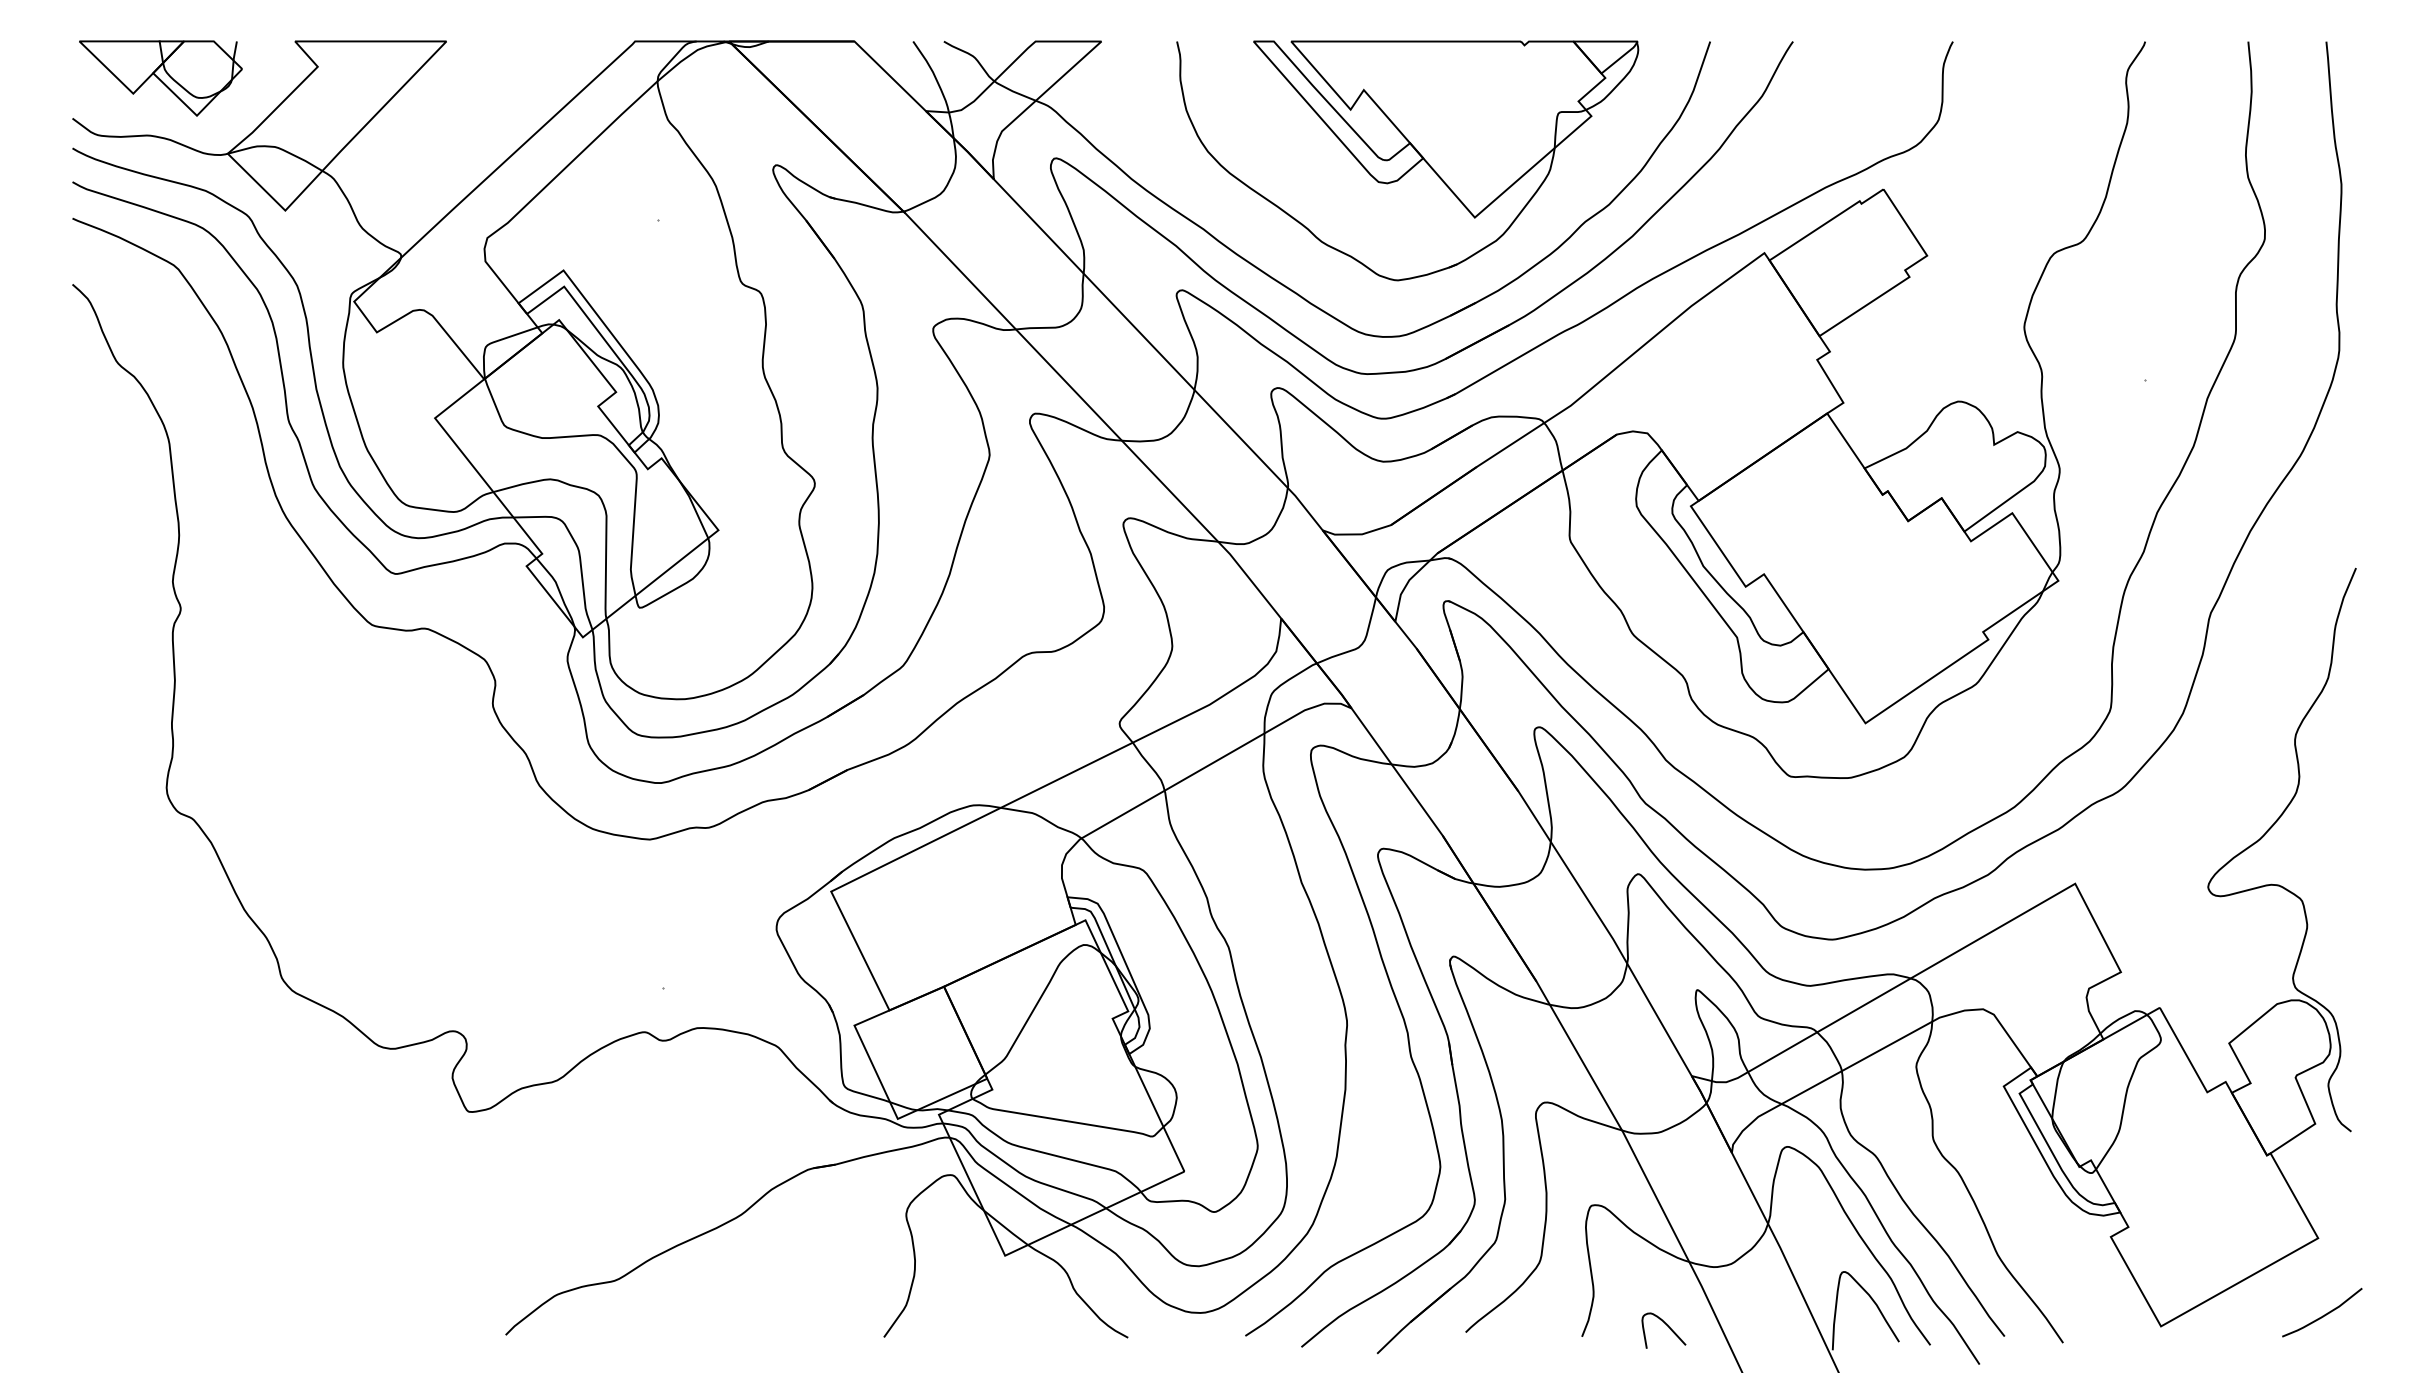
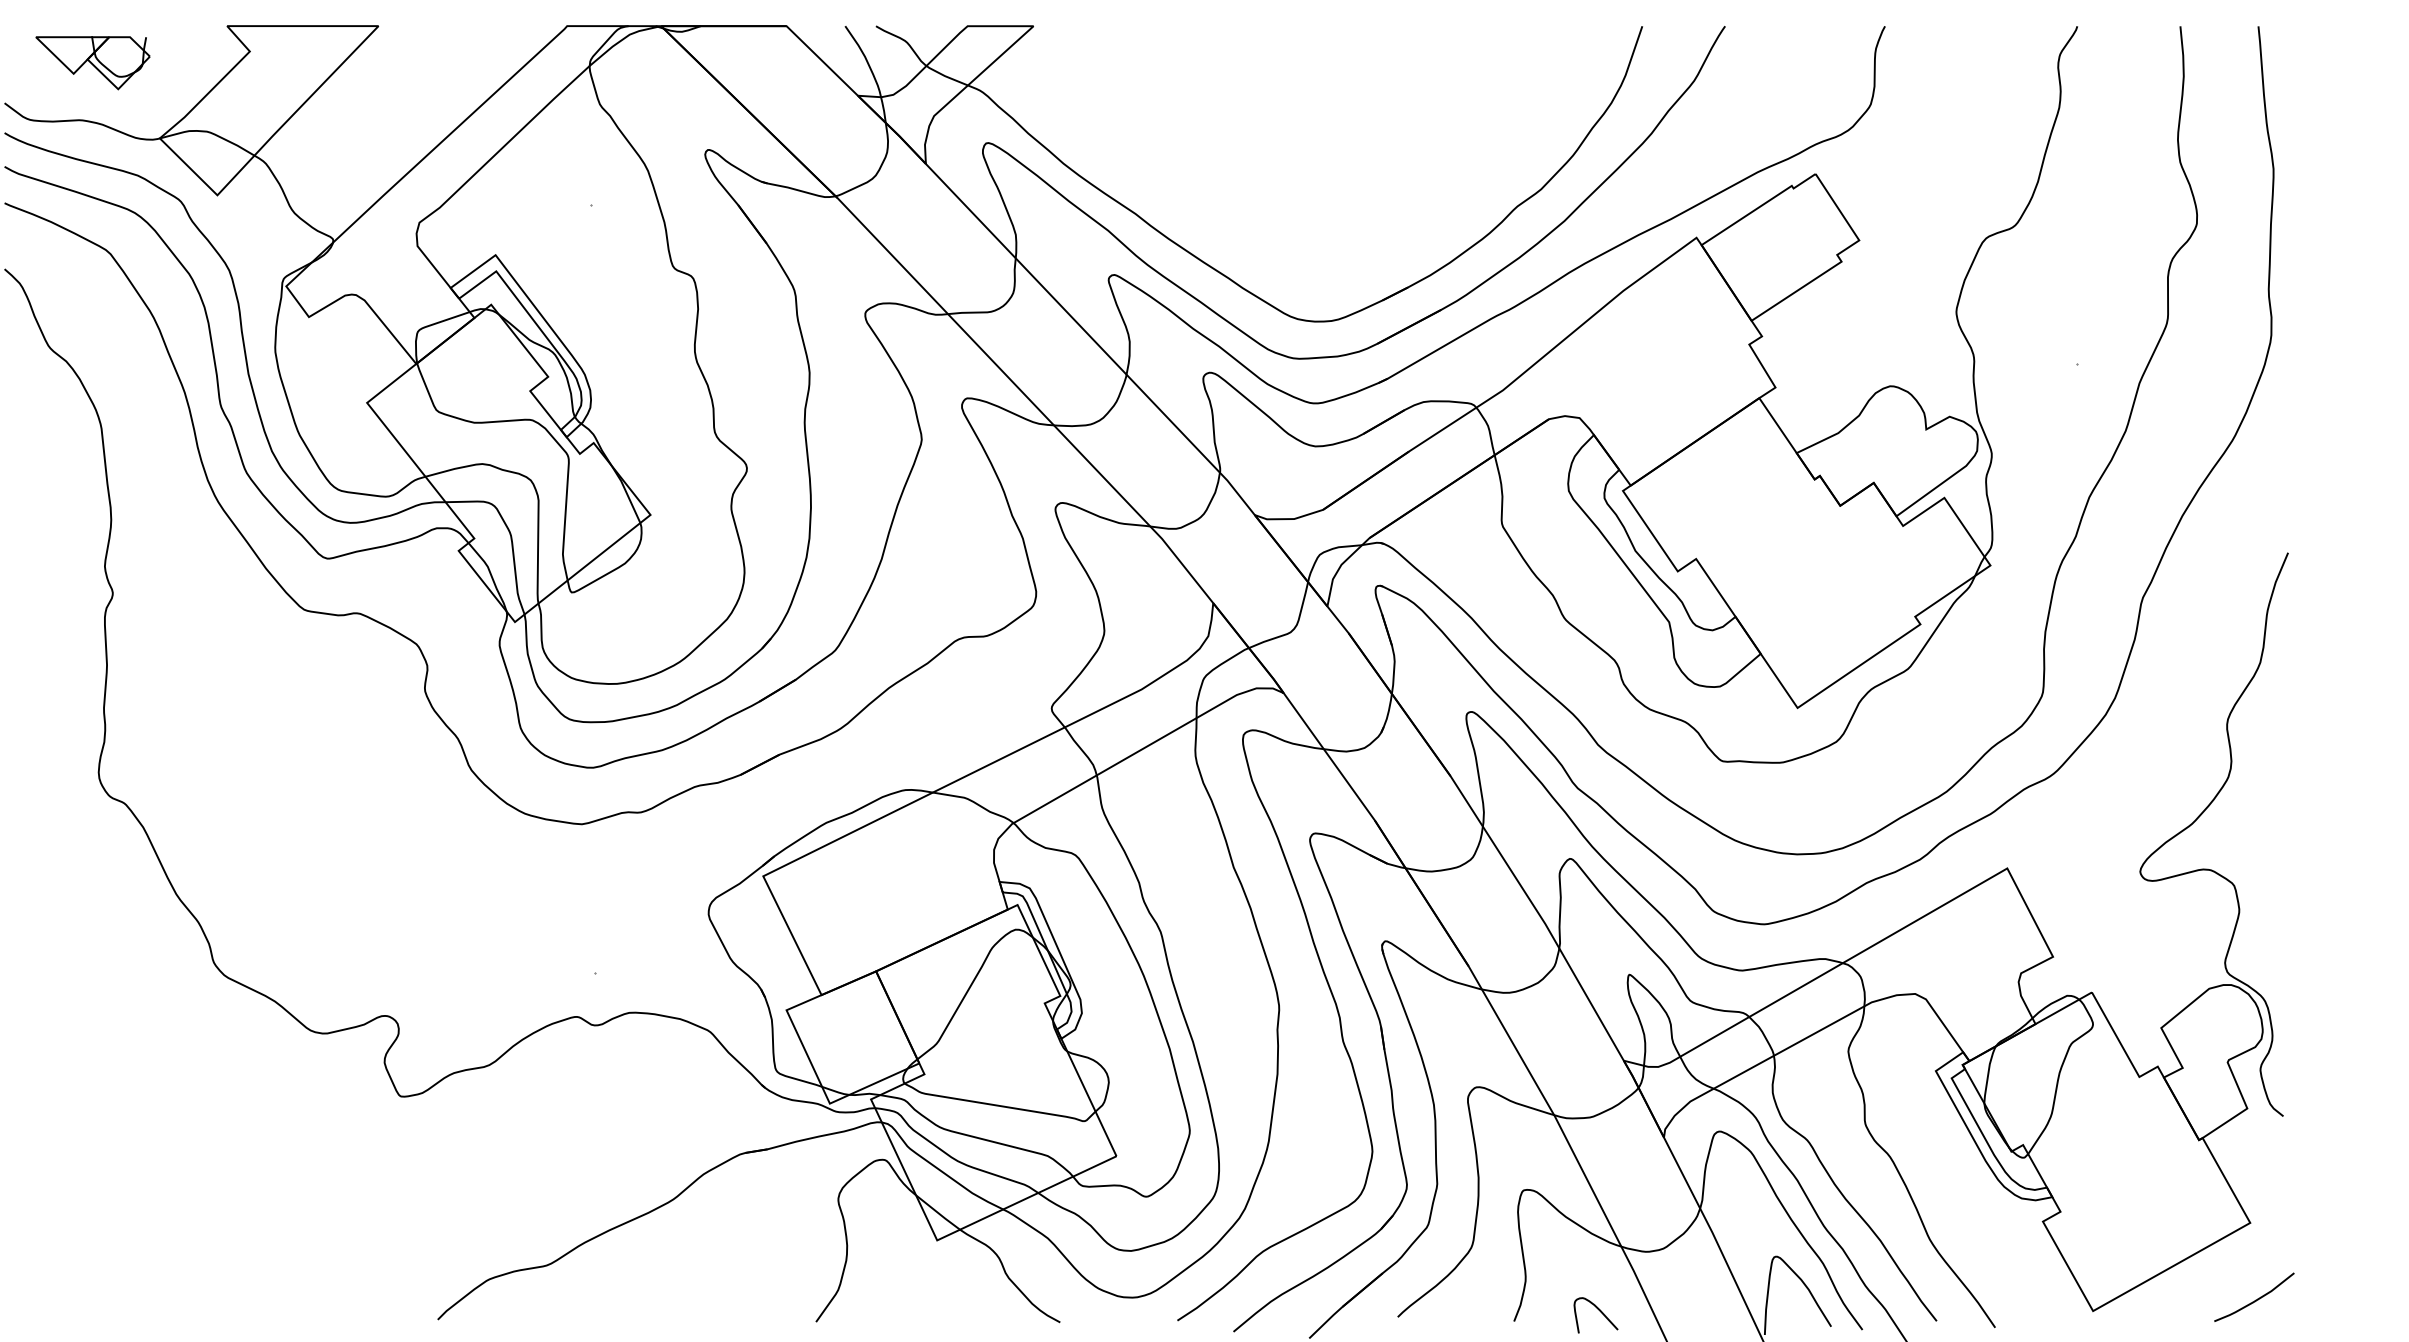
part: (160, 78) -> (92, 63), size x0.7
part: (1407, 160) -> (1339, 145), removed

